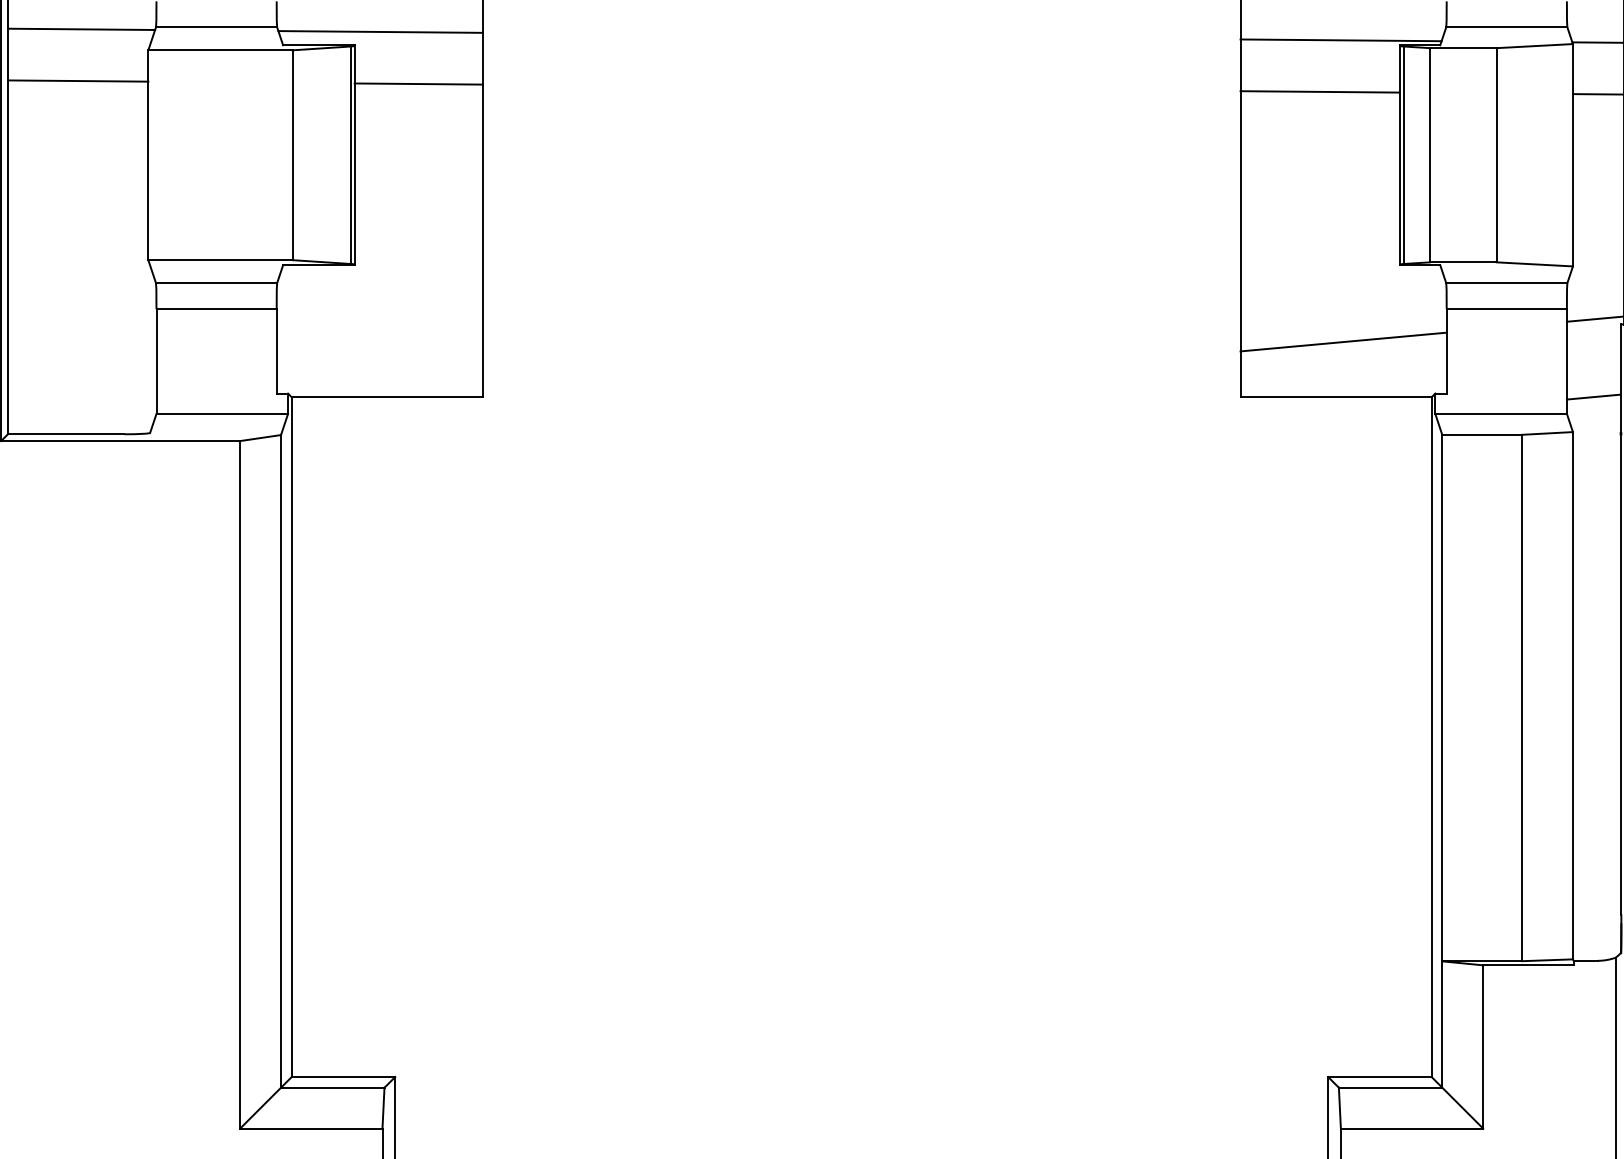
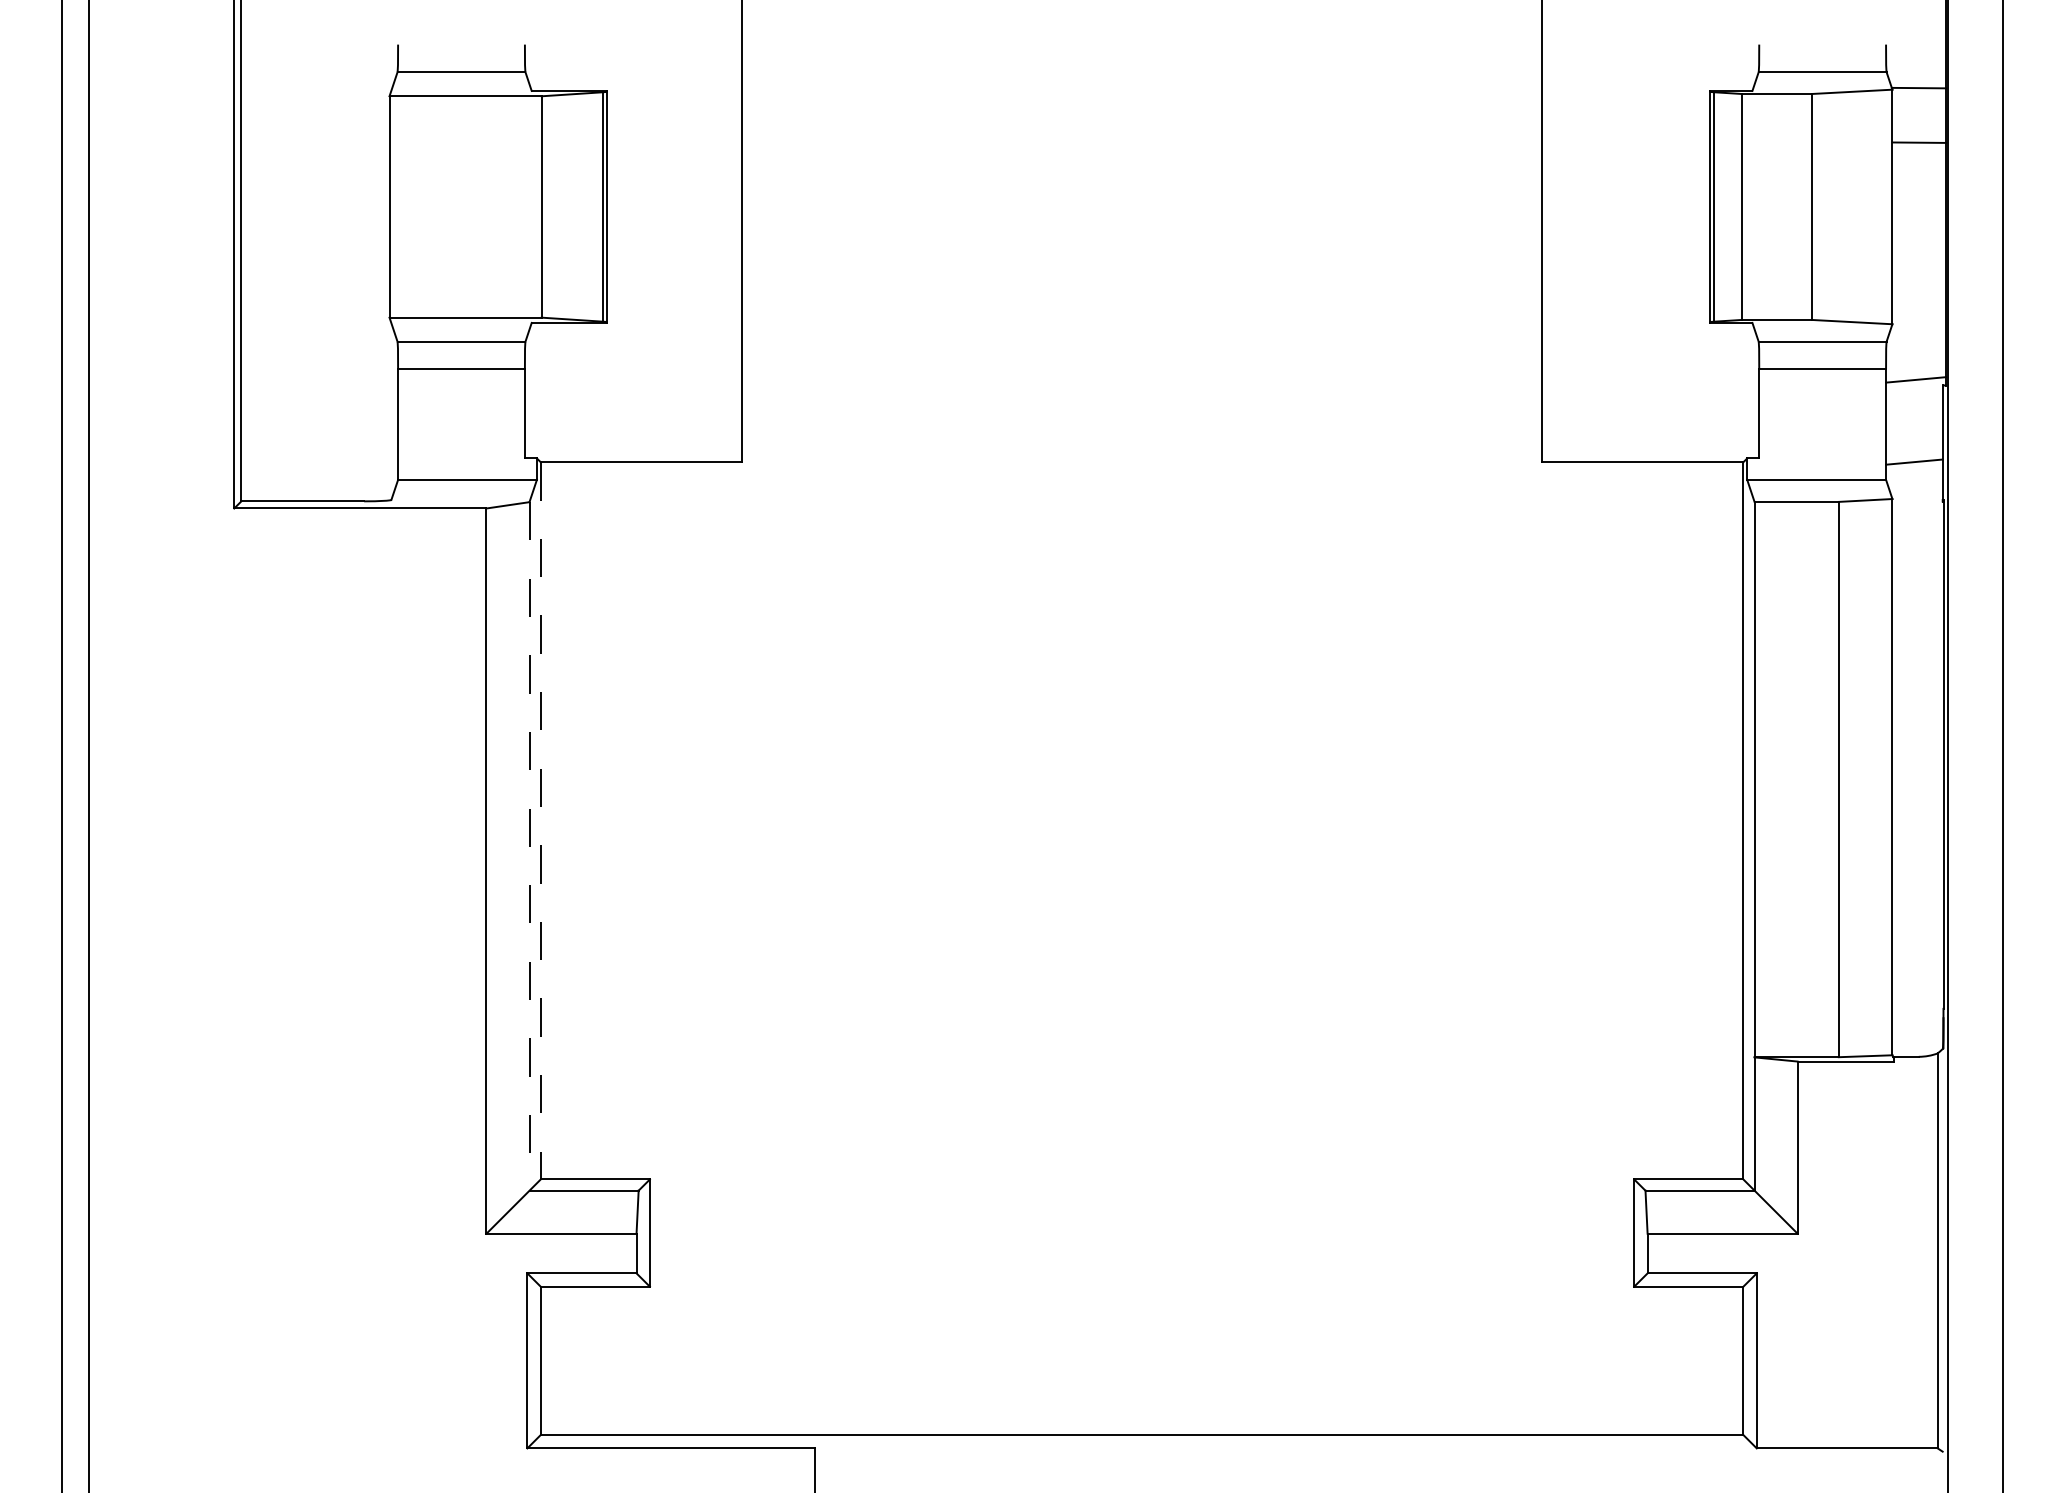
line: (81, 28) -> (318, 73), removed
line: (380, 31) -> (634, 76), removed
line: (1340, 40) -> (1647, 85), removed
line: (78, 80) -> (315, 128), removed
line: (418, 83) -> (674, 131), removed
line: (1319, 91) -> (1625, 139), removed
line: (1343, 341) -> (1650, 403), removed
line: (291, 736) -> (540, 820), solid -> dashed
line: (281, 761) -> (529, 846), solid -> dashed

